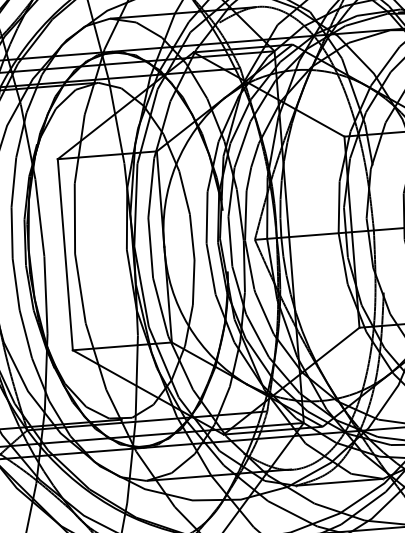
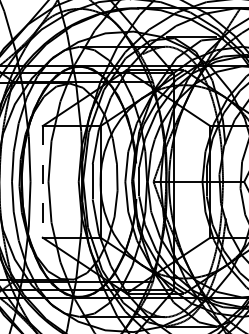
line: (64, 254) -> (42, 181), solid -> dashed

